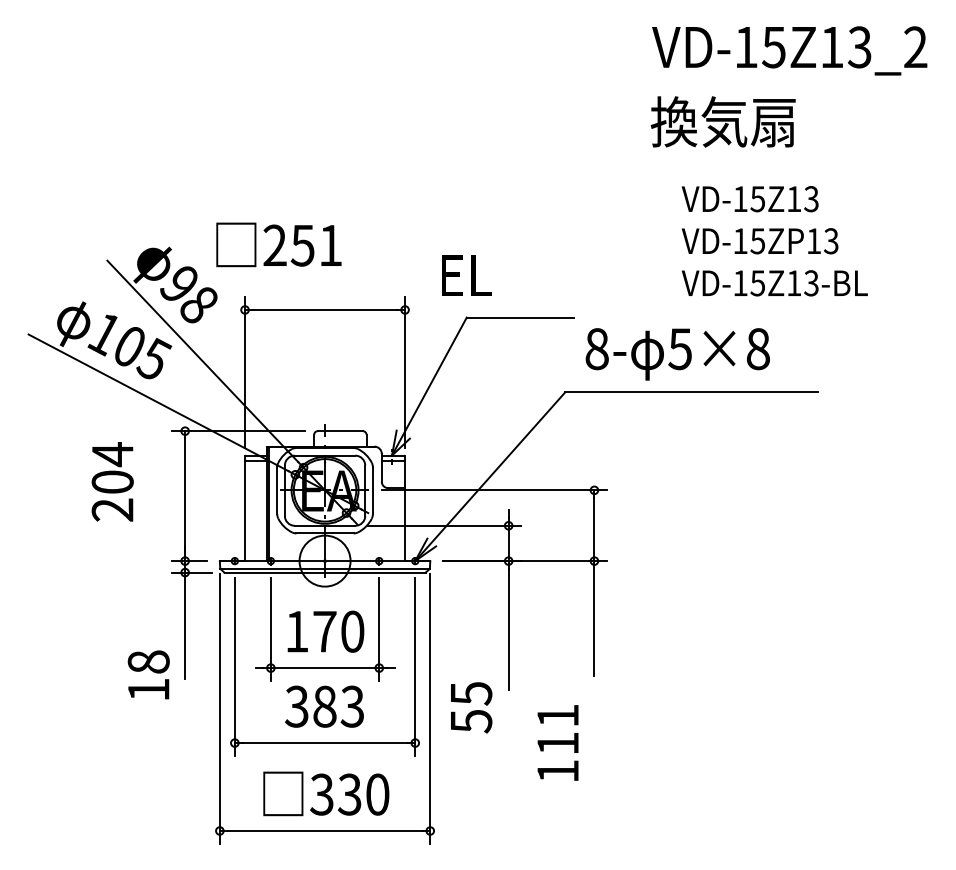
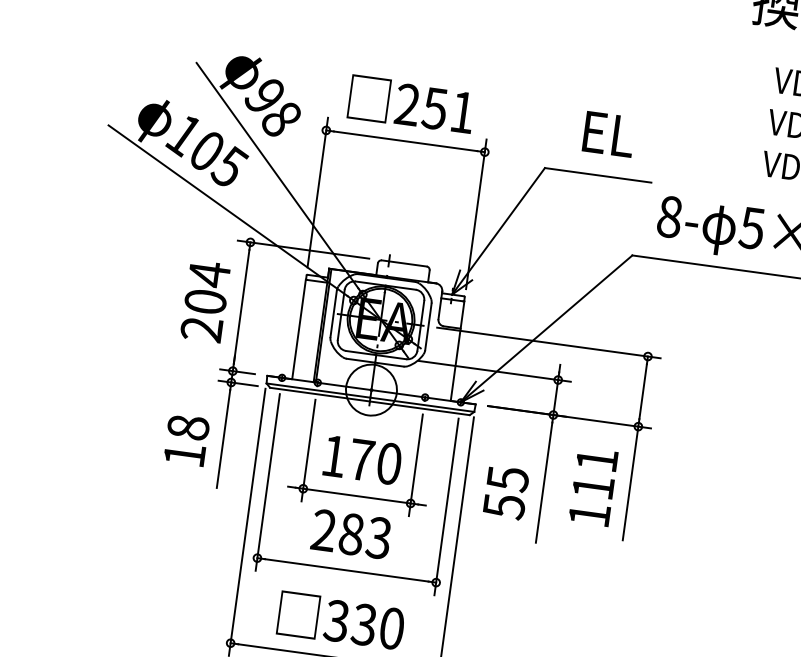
text: (278, 244) -> (411, 104), moved
text: (466, 275) -> (608, 134), moved
text: (112, 481) -> (205, 301), moved
text: (148, 674) -> (186, 439), moved
text: (296, 706) -> (323, 530), 383 -> 283
text: (471, 707) -> (506, 492), moved
text: (557, 742) -> (592, 486), moved

